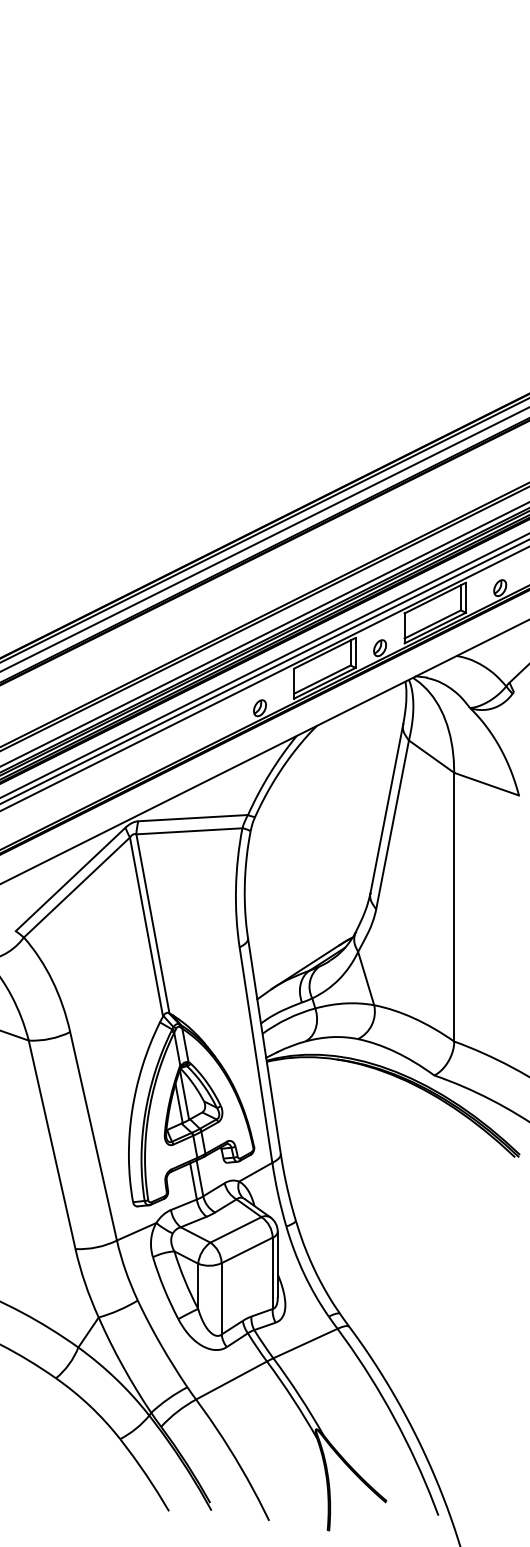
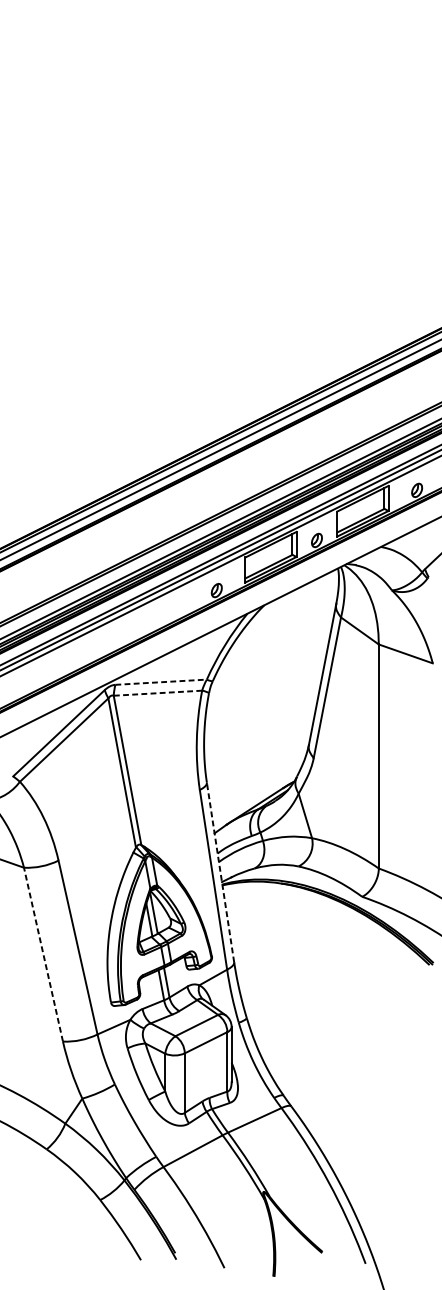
line: (193, 818) -> (161, 682), solid -> dashed
line: (188, 831) -> (157, 693), solid -> dashed
line: (264, 1046) -> (220, 872), solid -> dashed
line: (52, 1144) -> (43, 954), solid -> dashed

